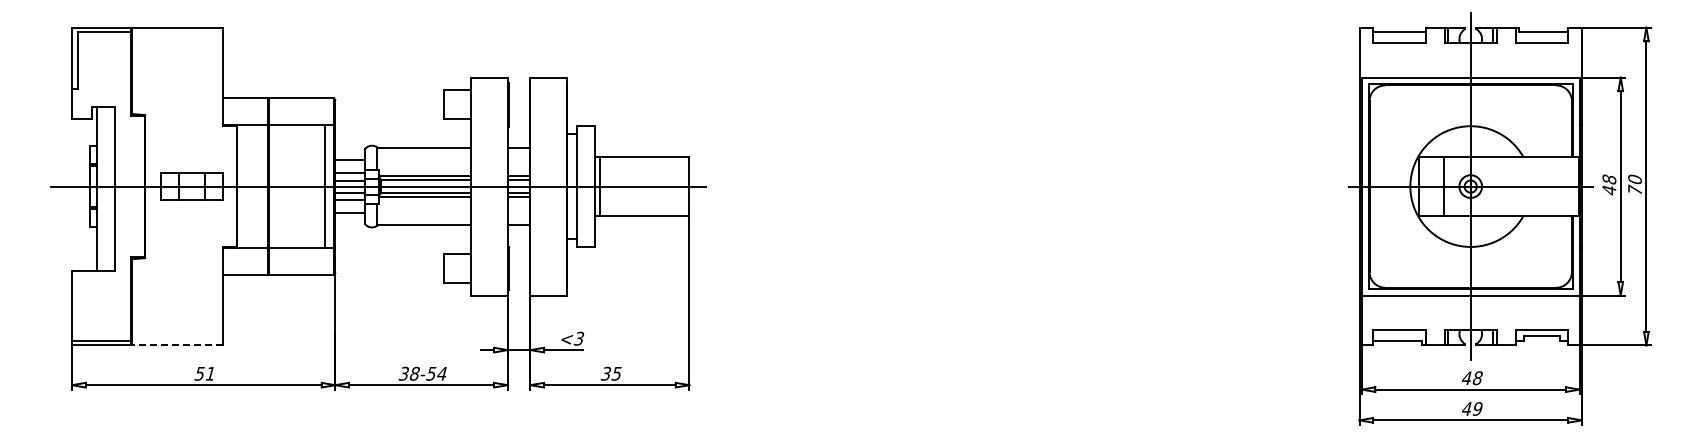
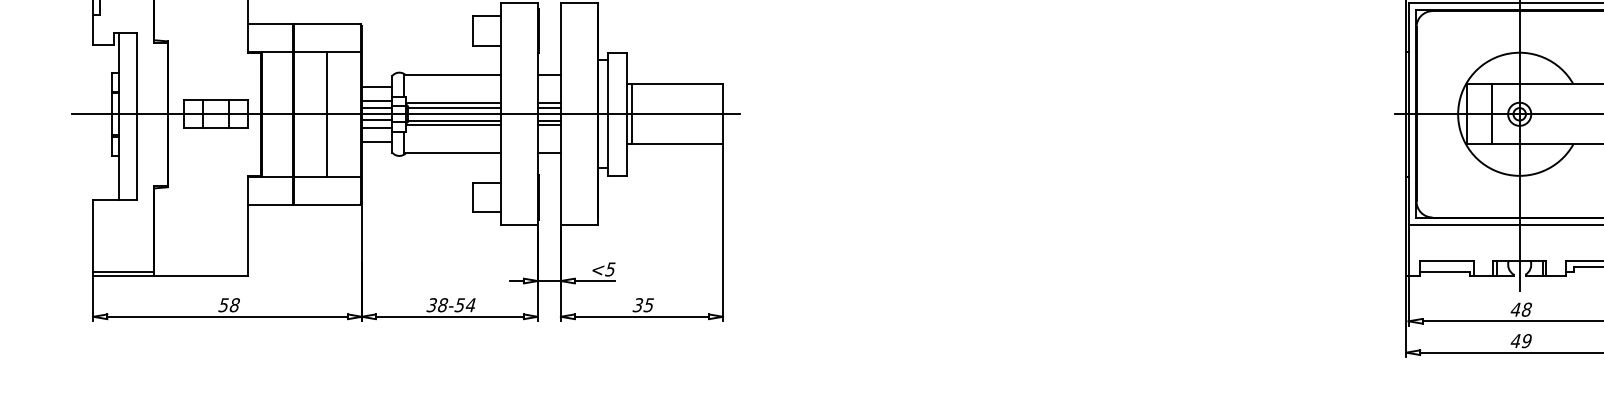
line: (324, 186) -> (326, 114), moved
text: (580, 337) -> (611, 268), <3 -> <5
line: (177, 345) -> (200, 276), dashed -> solid
text: (210, 373) -> (234, 304), 51 -> 58

